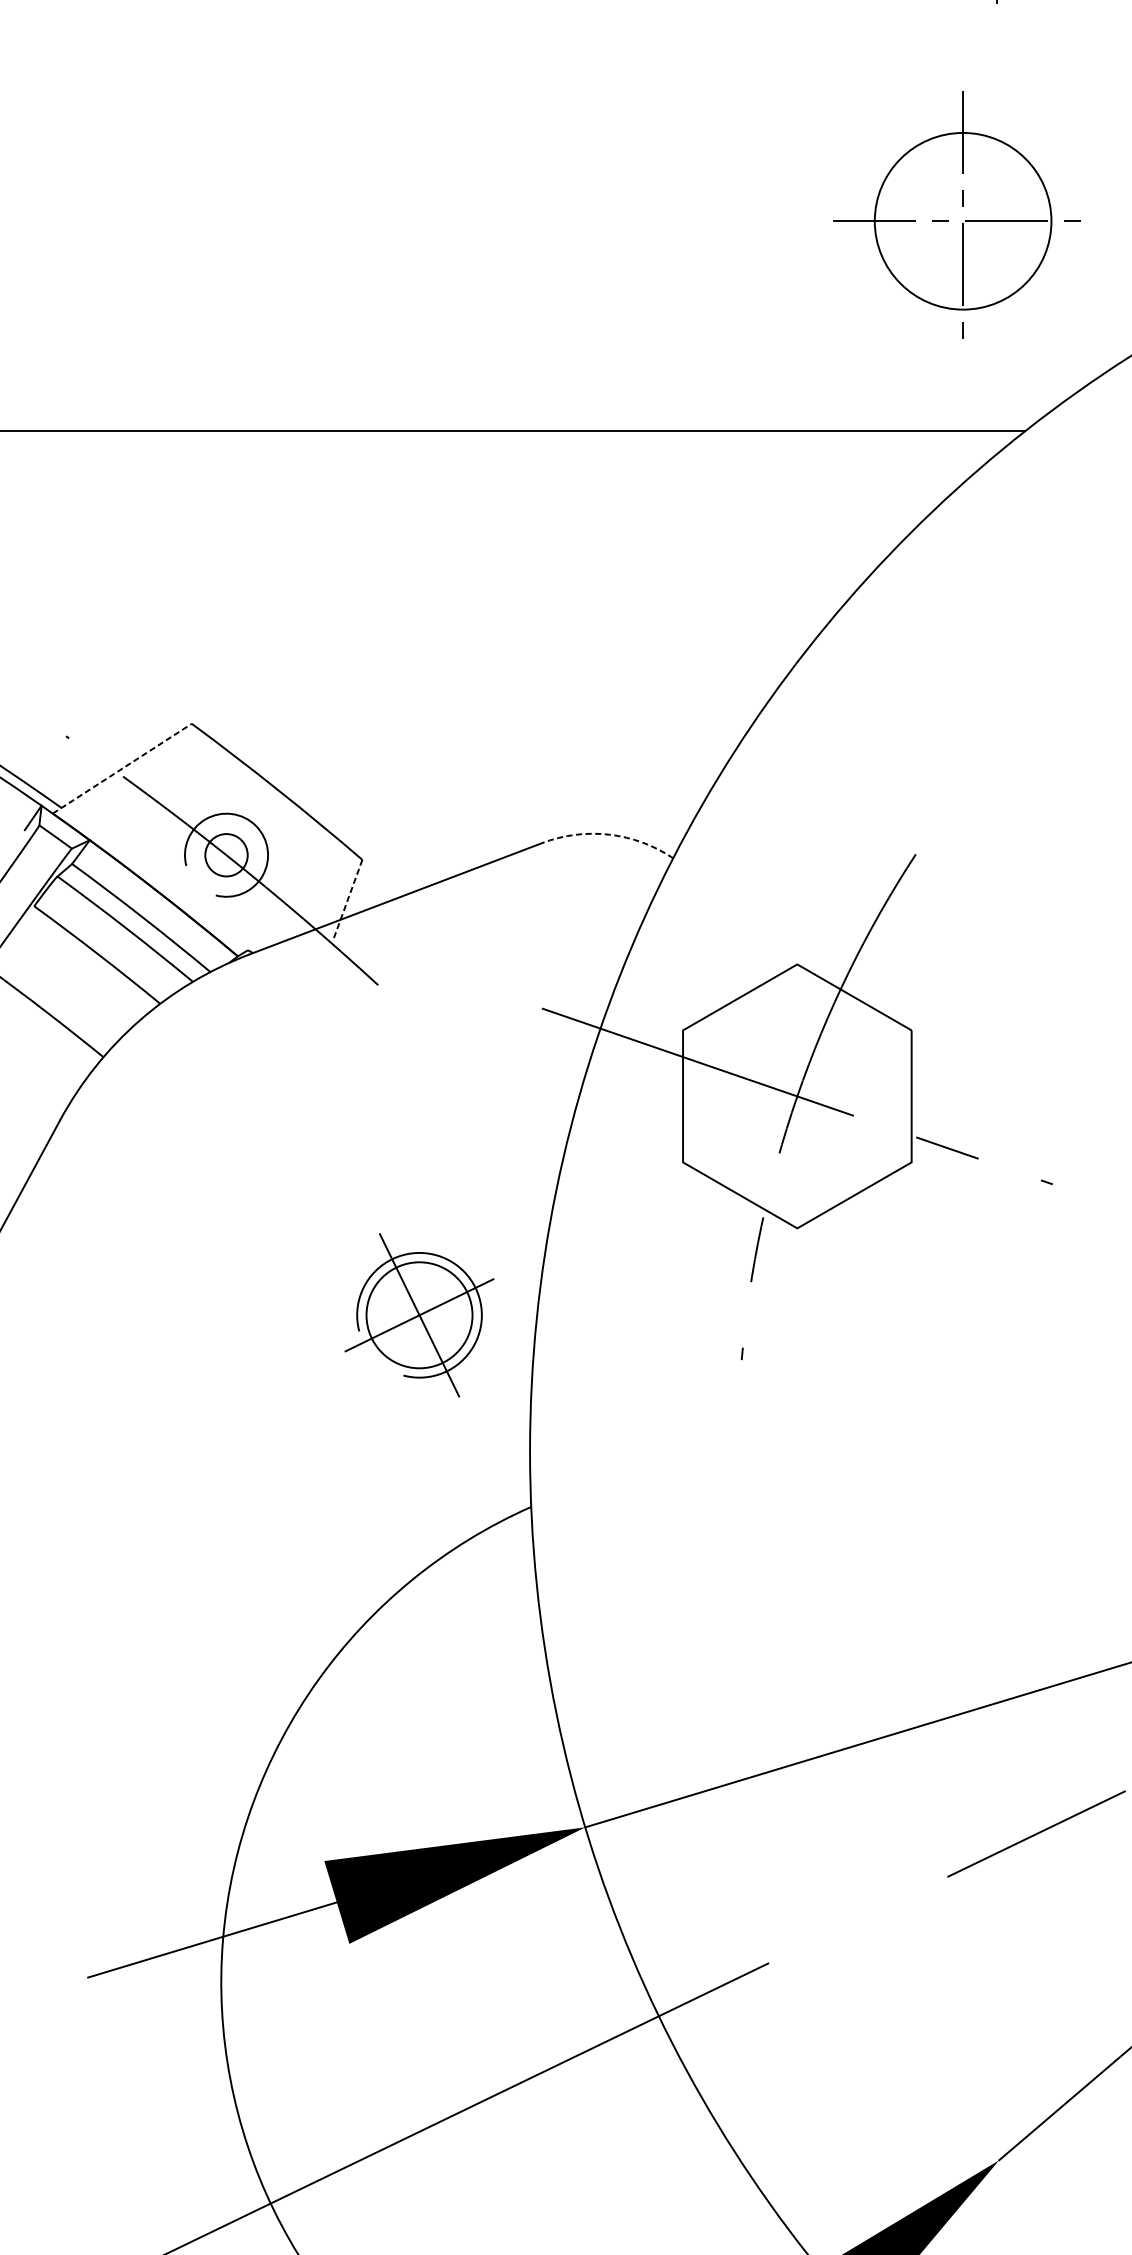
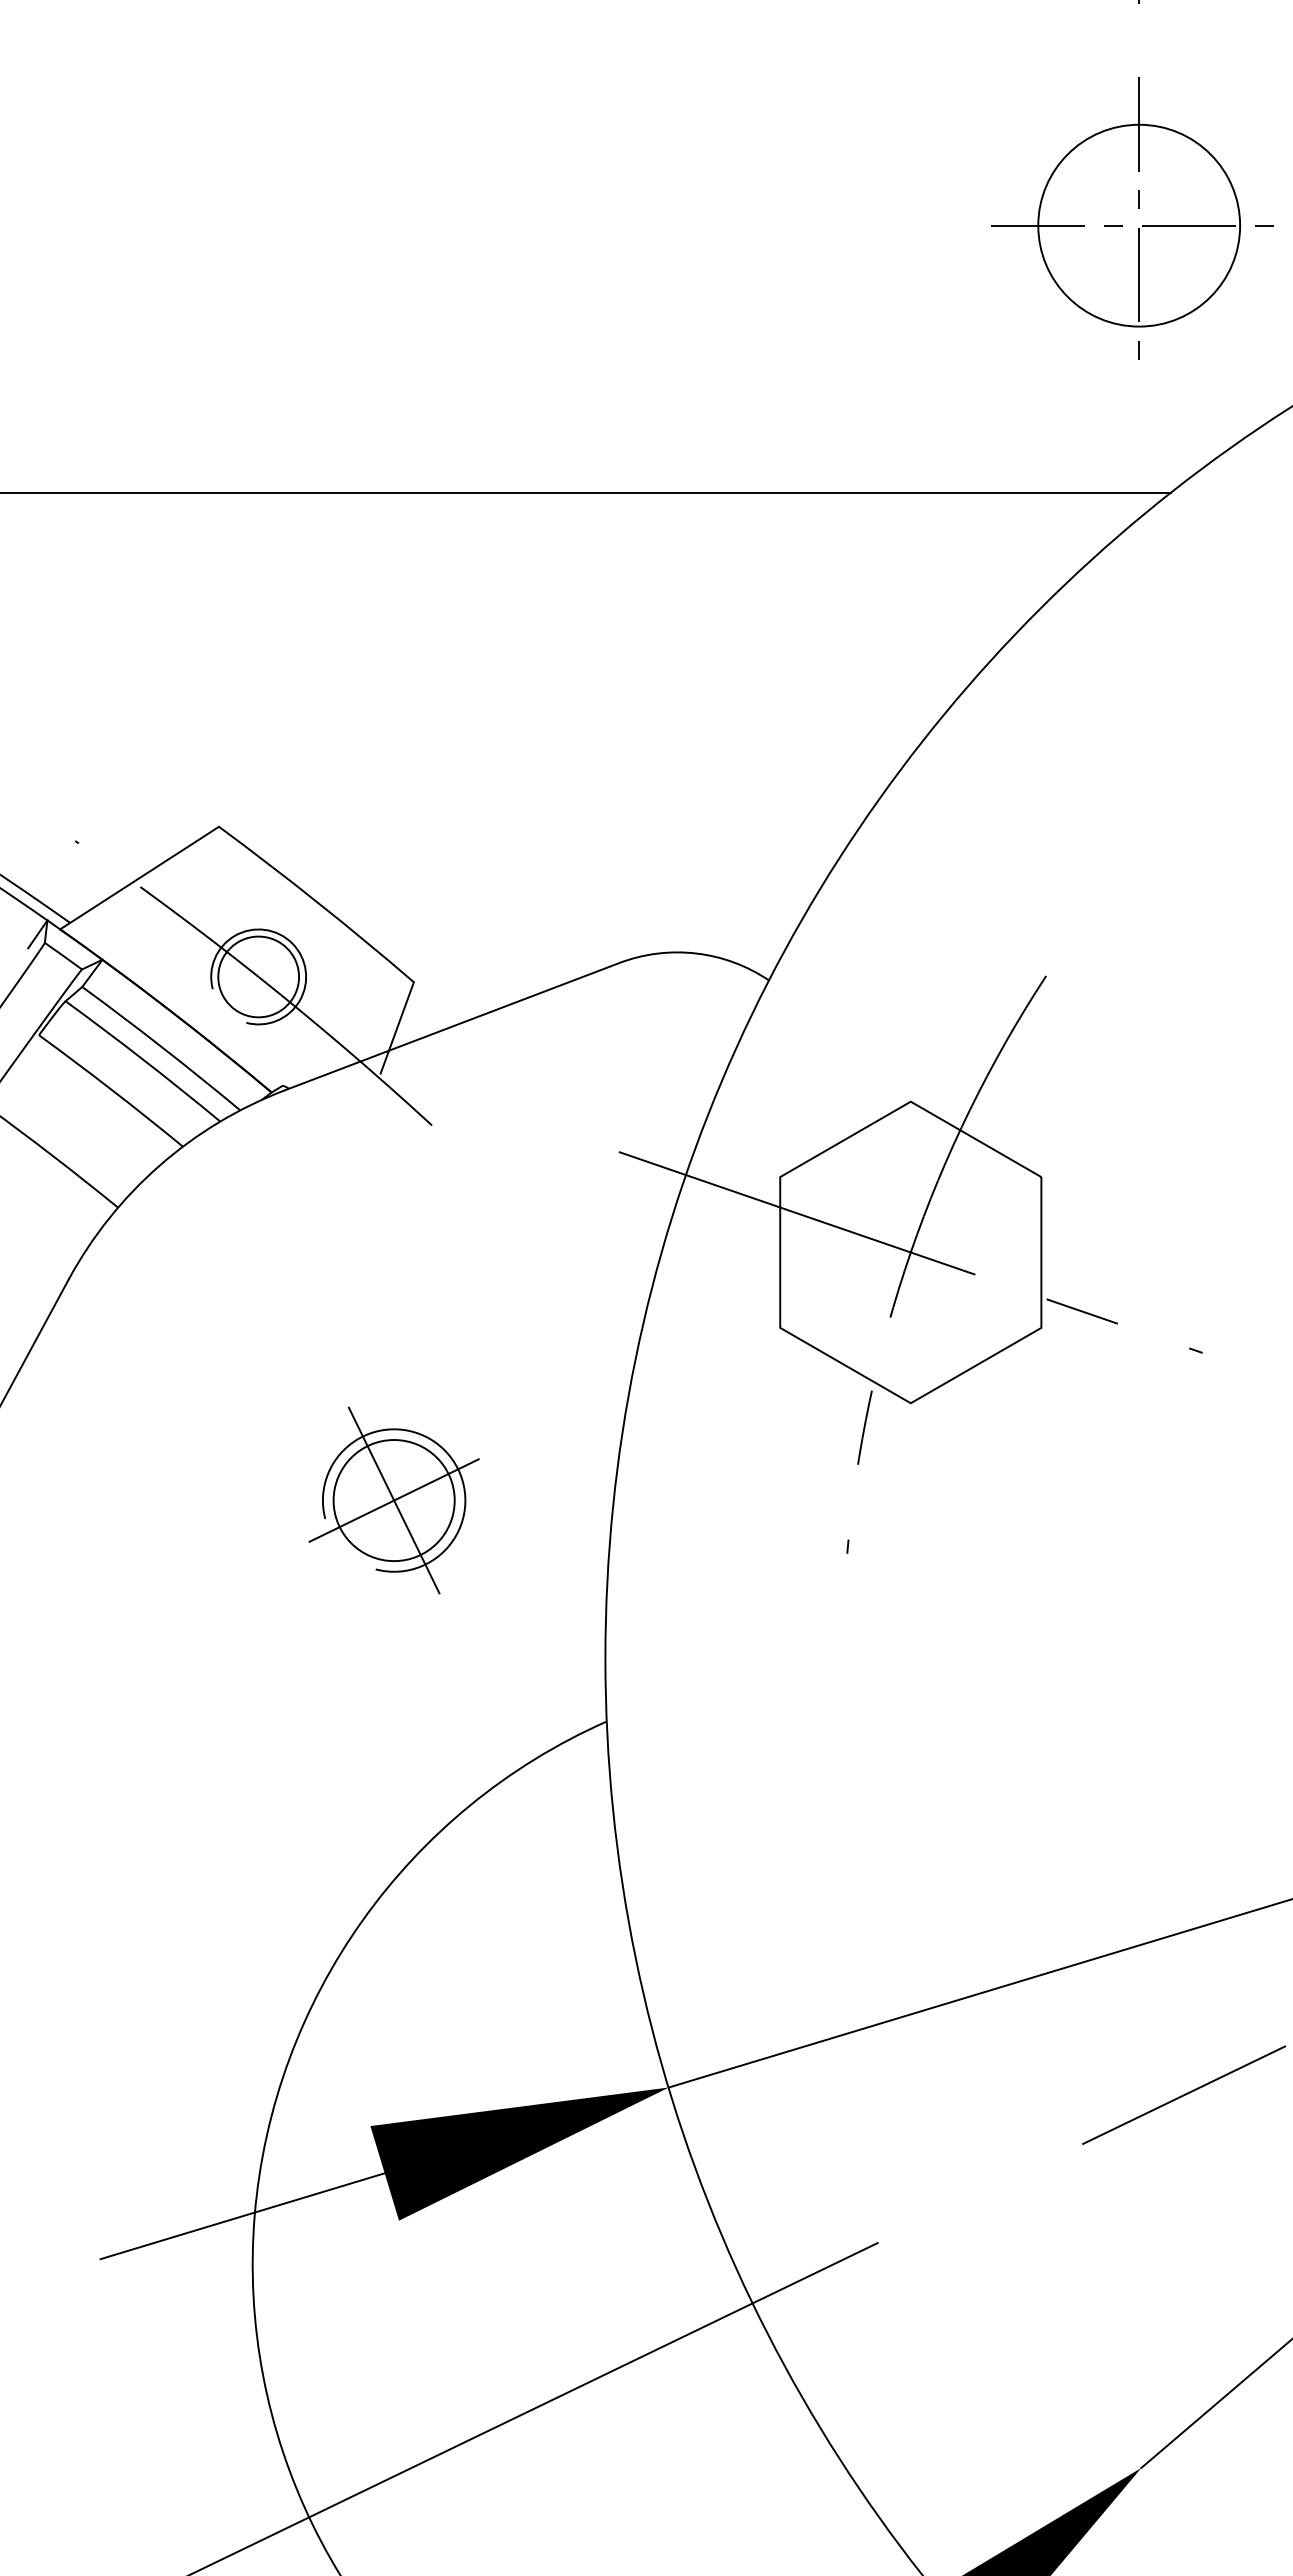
part: (957, 214) -> (1132, 218), moved
line: (122, 769) -> (139, 878), dashed -> solid
arc: (609, 834) -> (696, 953), dashed -> solid
circle: (226, 854) -> (258, 976), size x1.67
line: (348, 899) -> (397, 1027), dashed -> solid
part: (418, 1315) -> (393, 1500), moved

